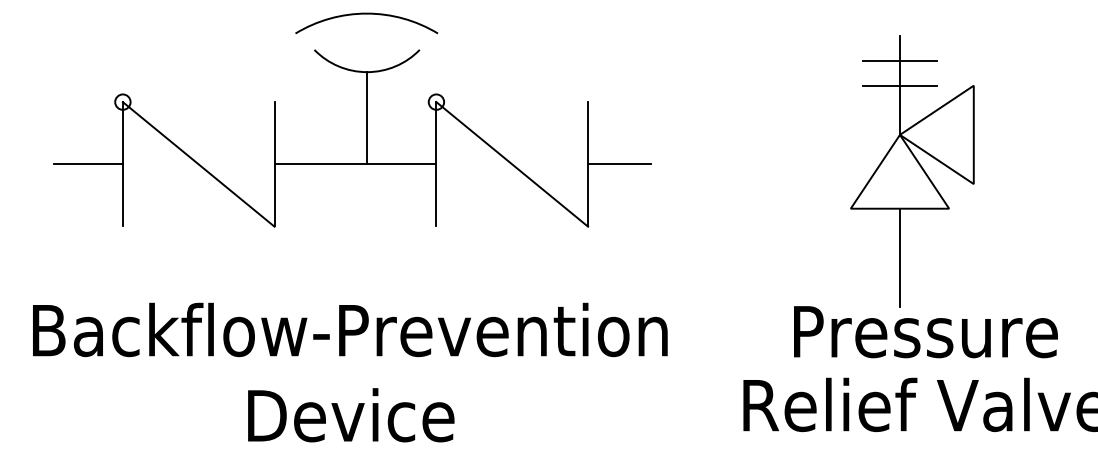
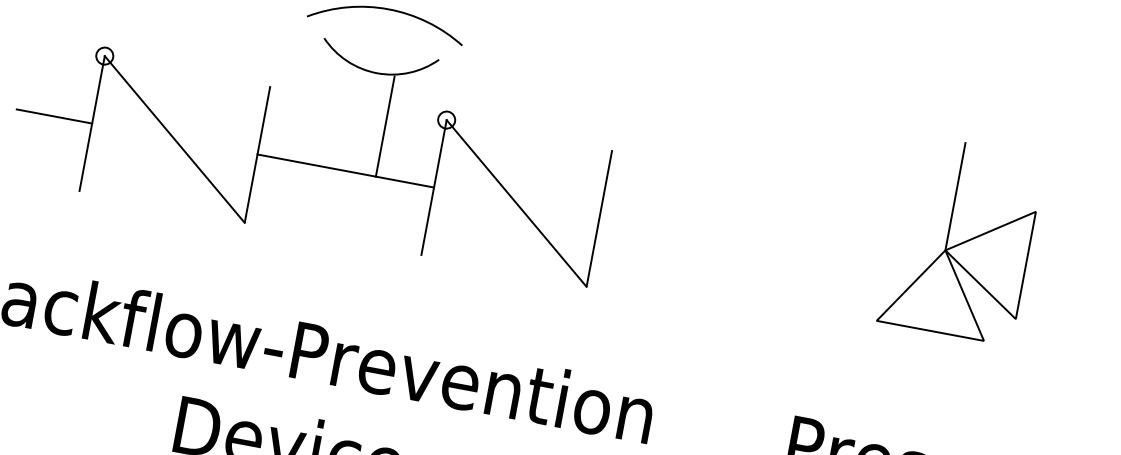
line: (899, 61) -> (959, 170), removed
line: (899, 85) -> (954, 196), removed
line: (367, 117) -> (385, 126), moved
line: (619, 163) -> (633, 224), removed
line: (899, 257) -> (919, 383), removed

